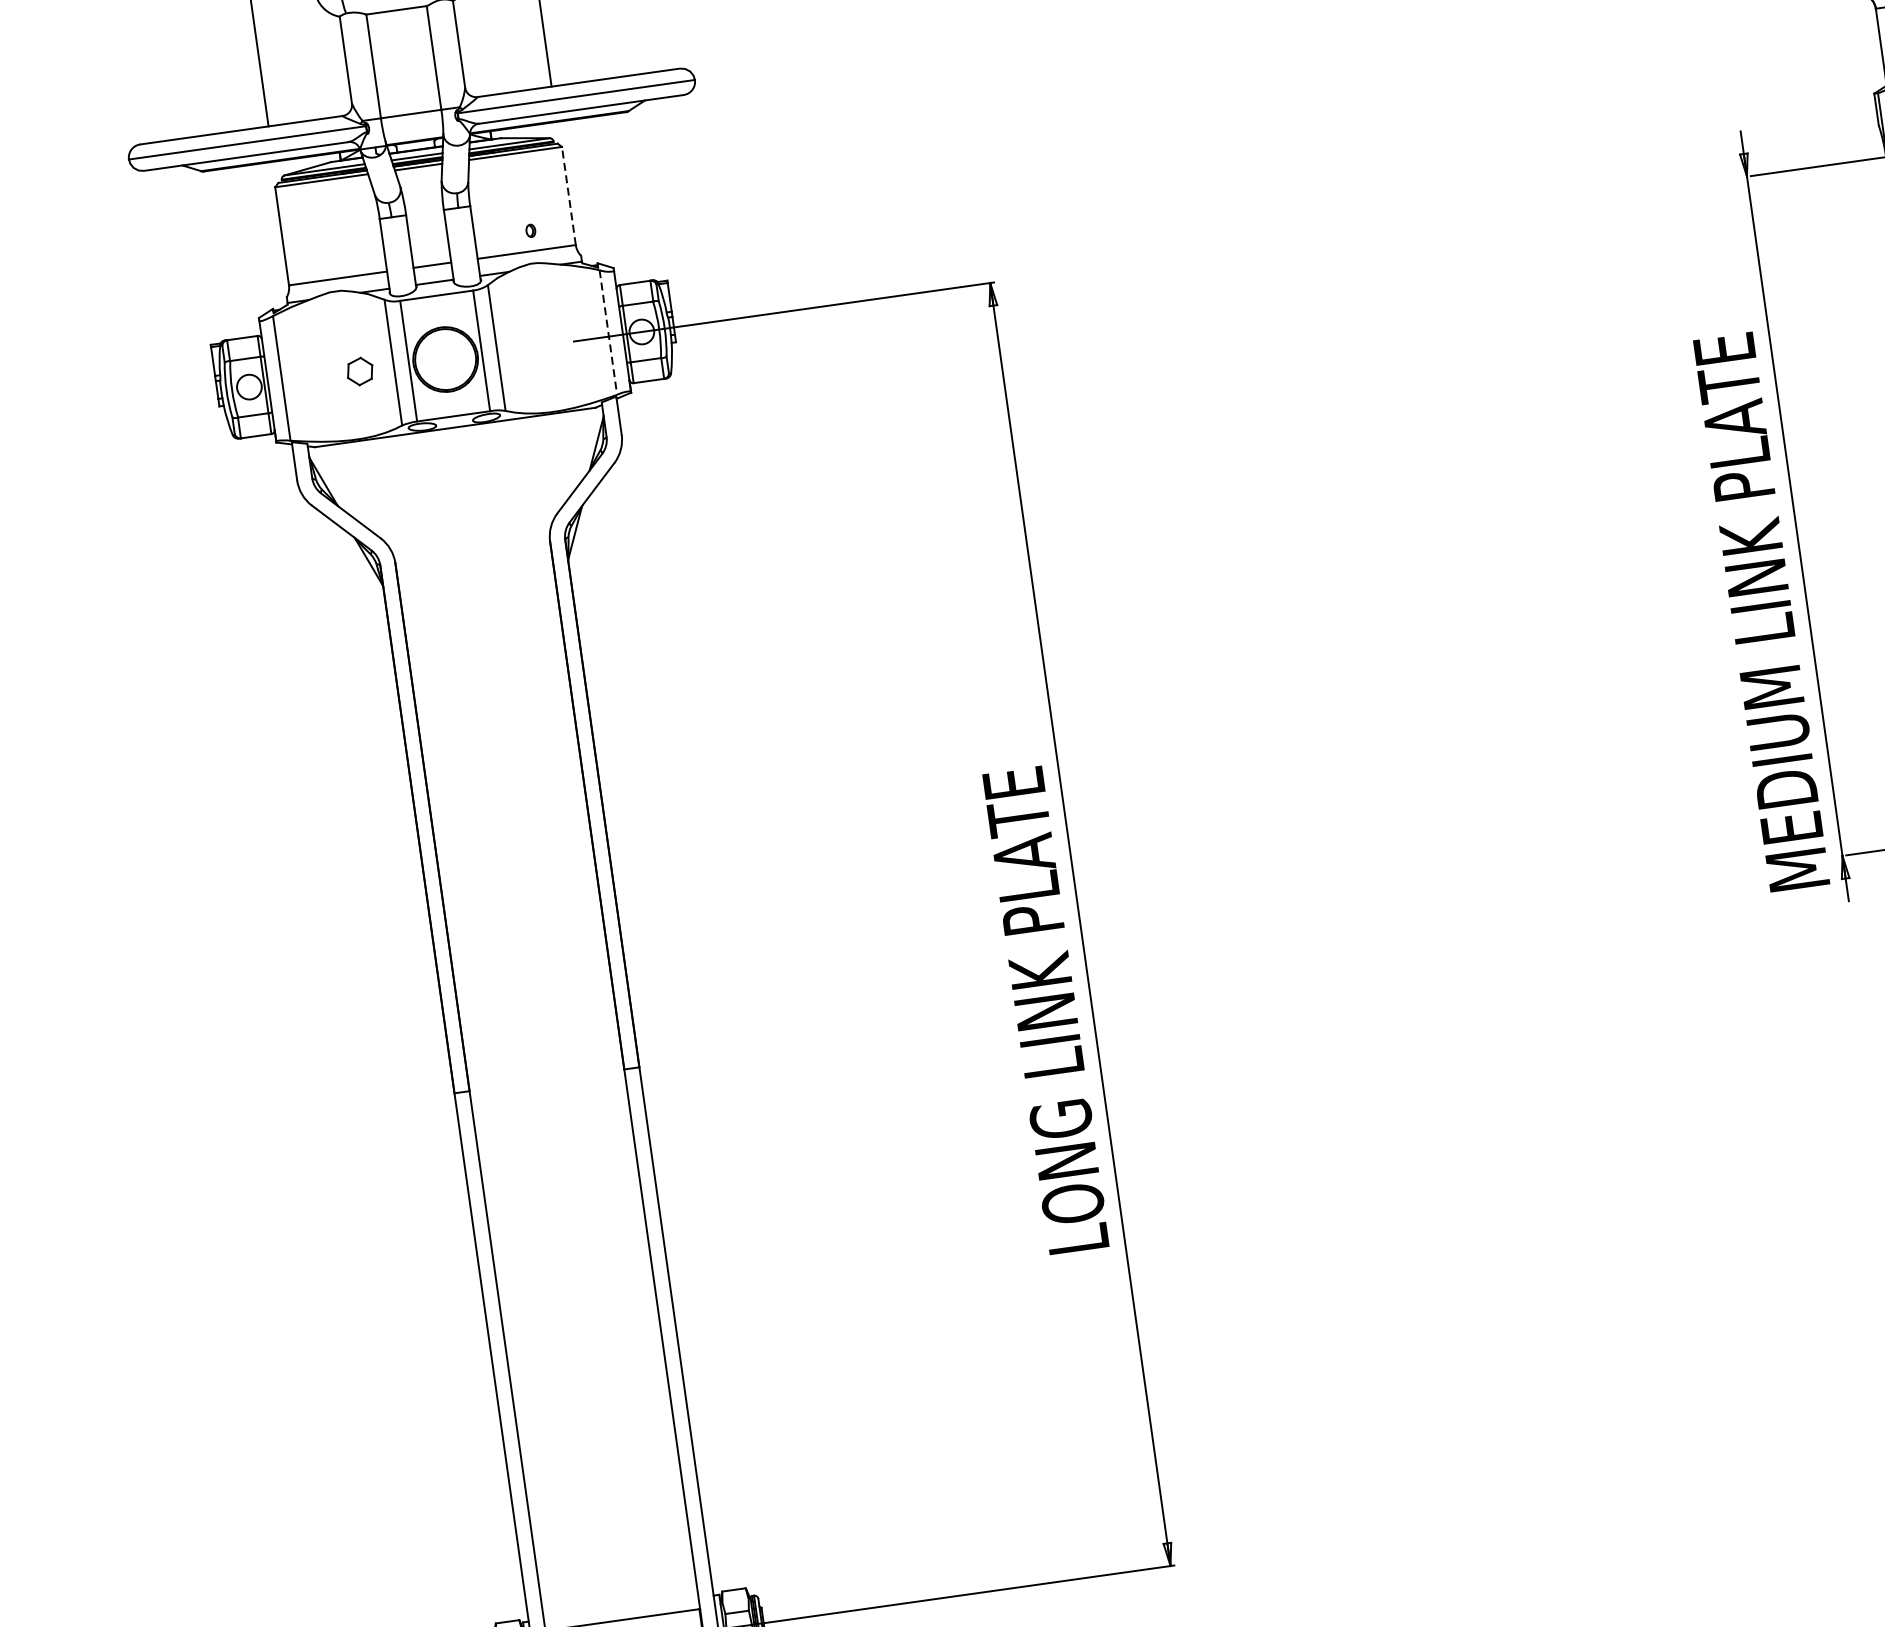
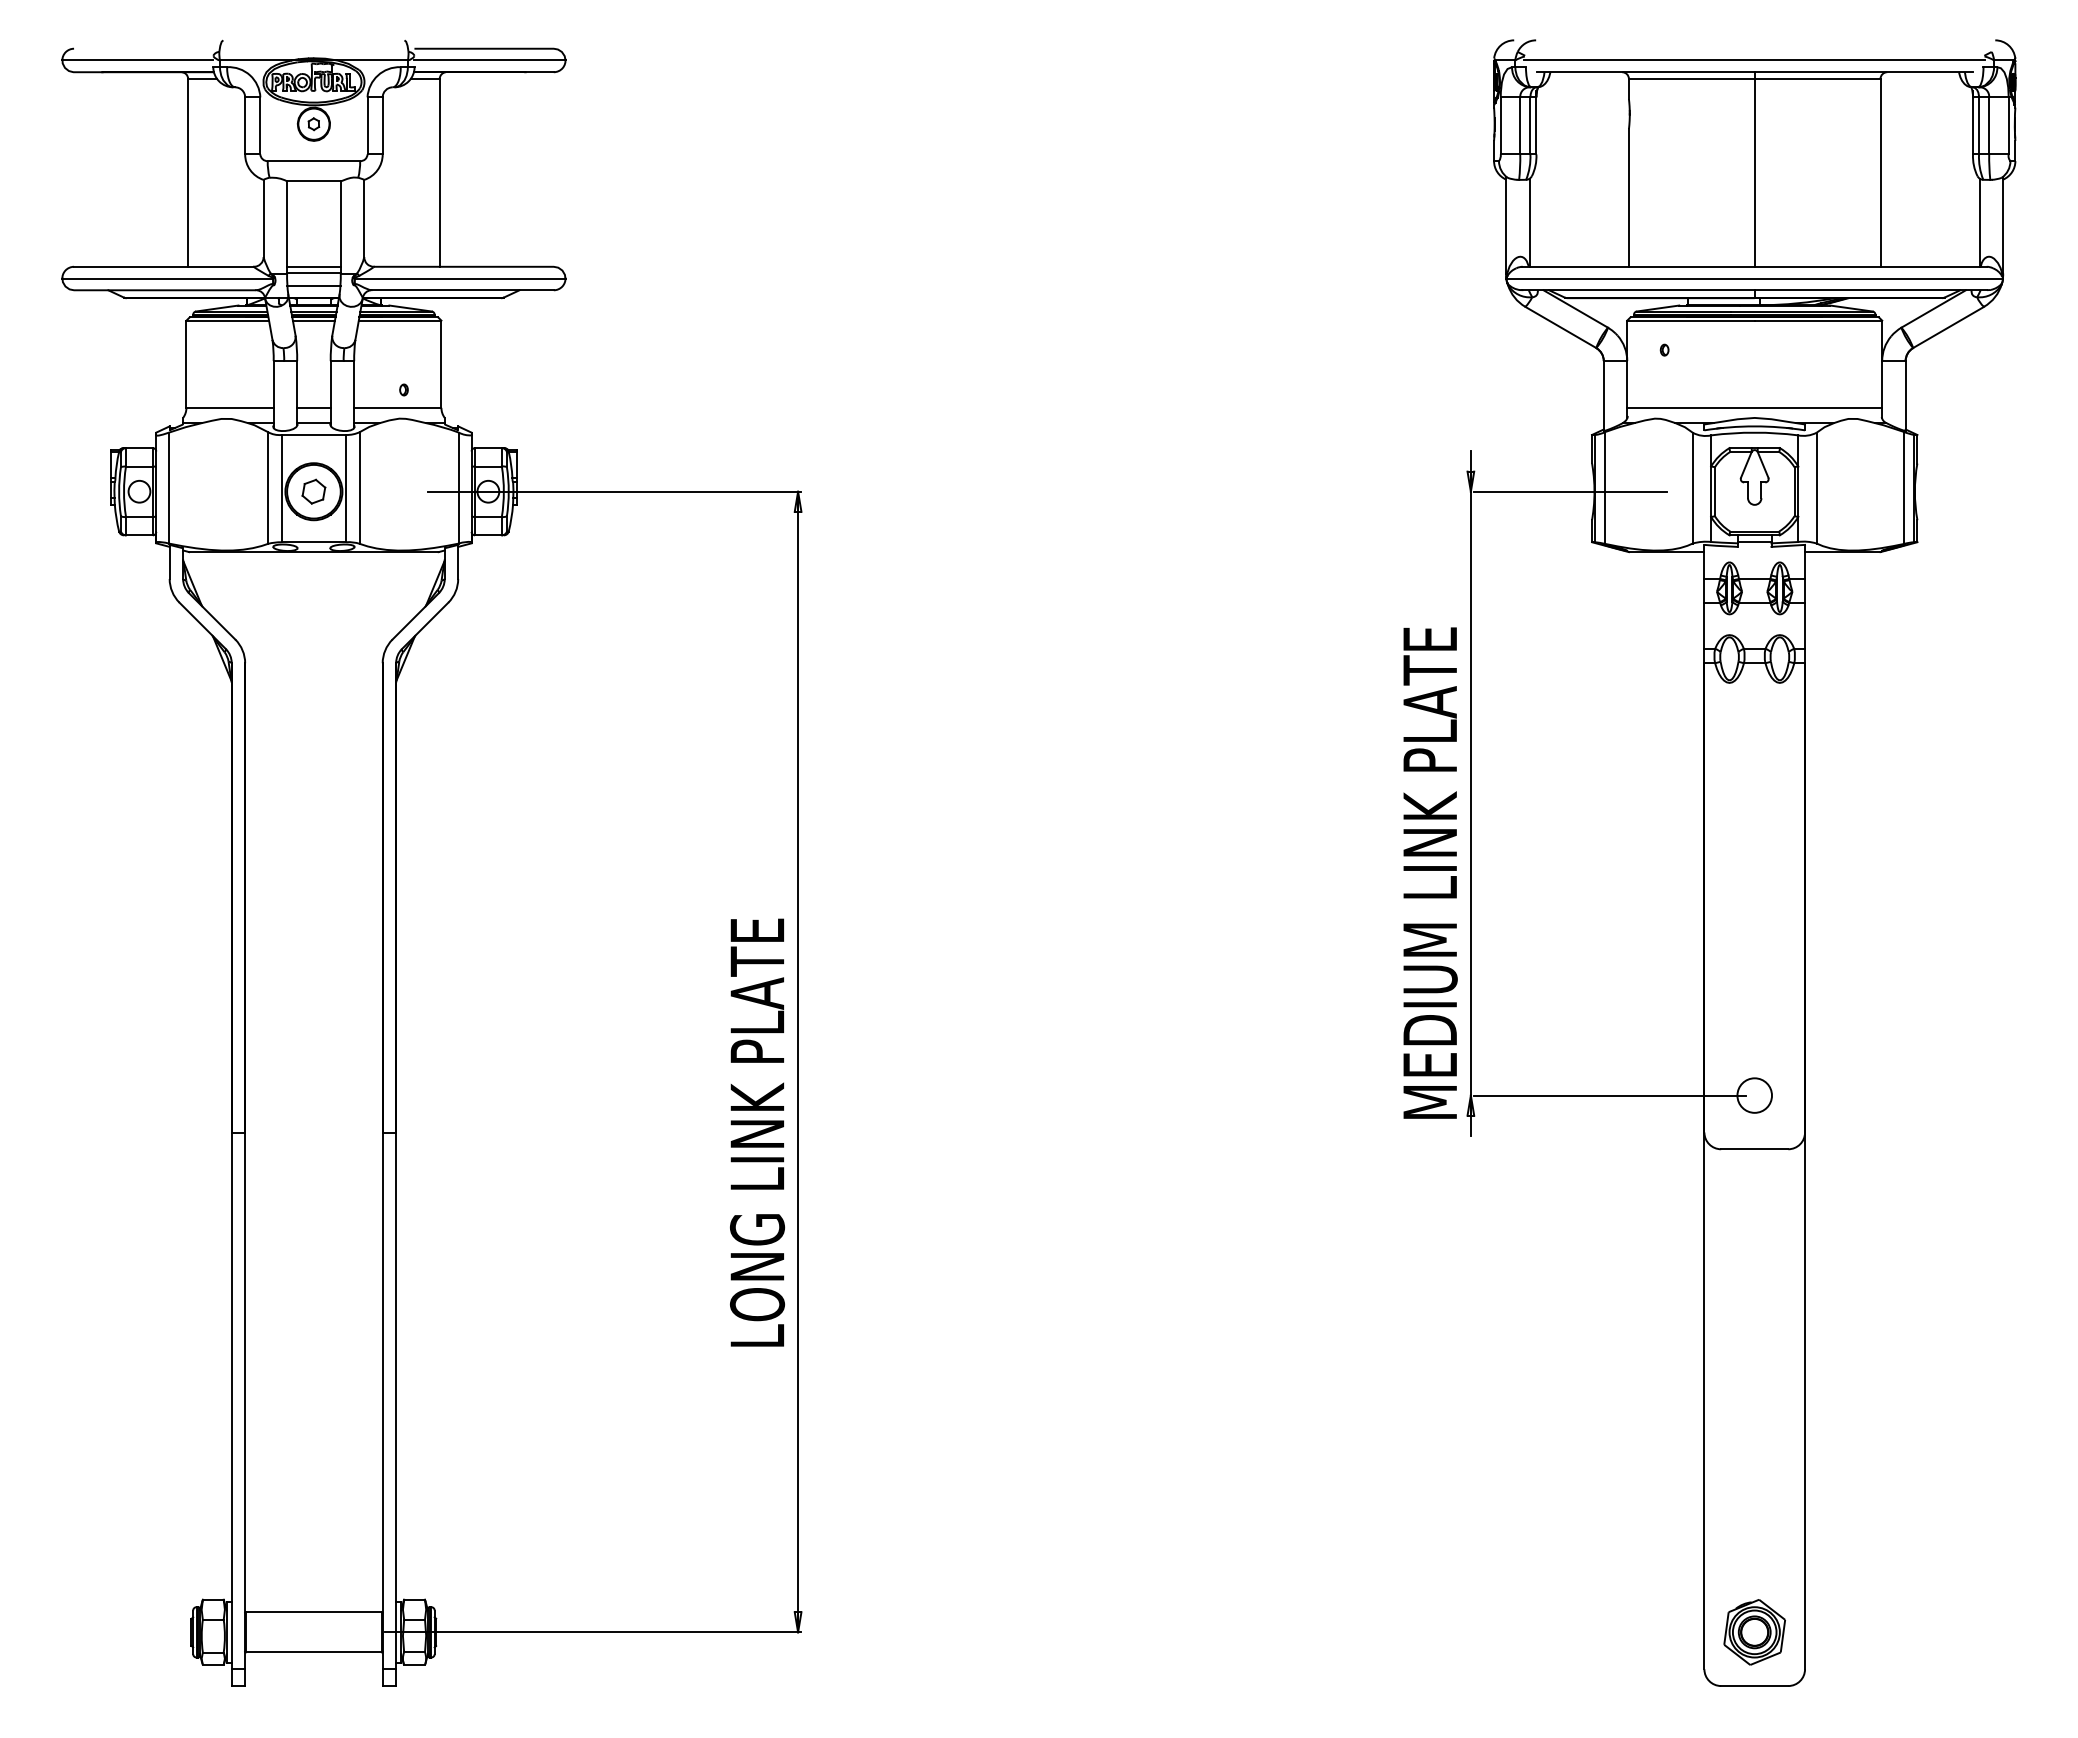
line: (409, 106) -> (313, 266), added
line: (412, 128) -> (313, 286), added
line: (569, 196) -> (441, 364), dashed -> solid
line: (608, 332) -> (459, 488), dashed -> solid
part: (359, 371) -> (313, 491), moved

